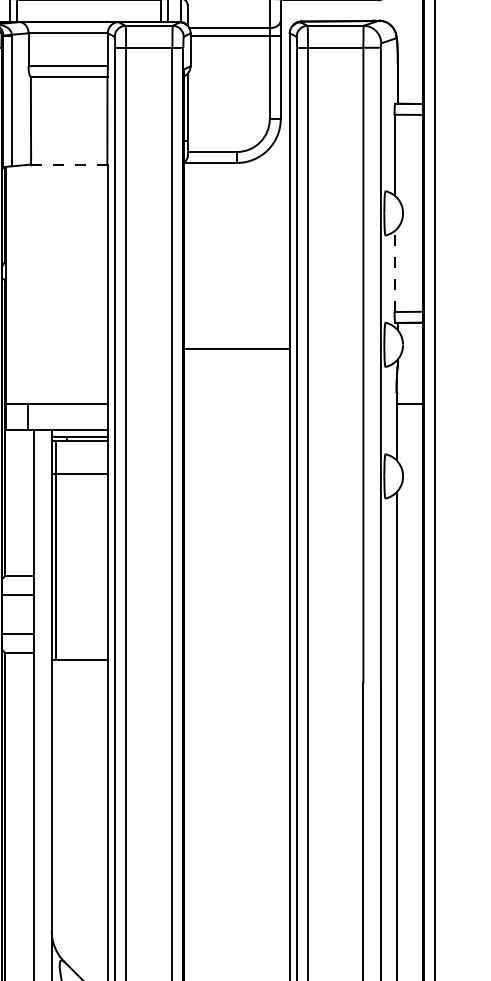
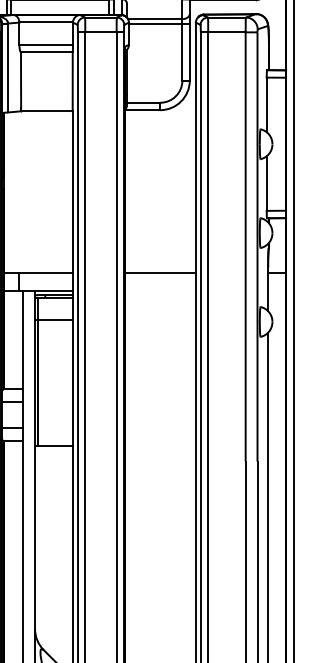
line: (68, 164) -> (46, 111), dashed -> solid
line: (394, 271) -> (266, 183), dashed -> solid
line: (235, 349) -> (159, 273), moved

